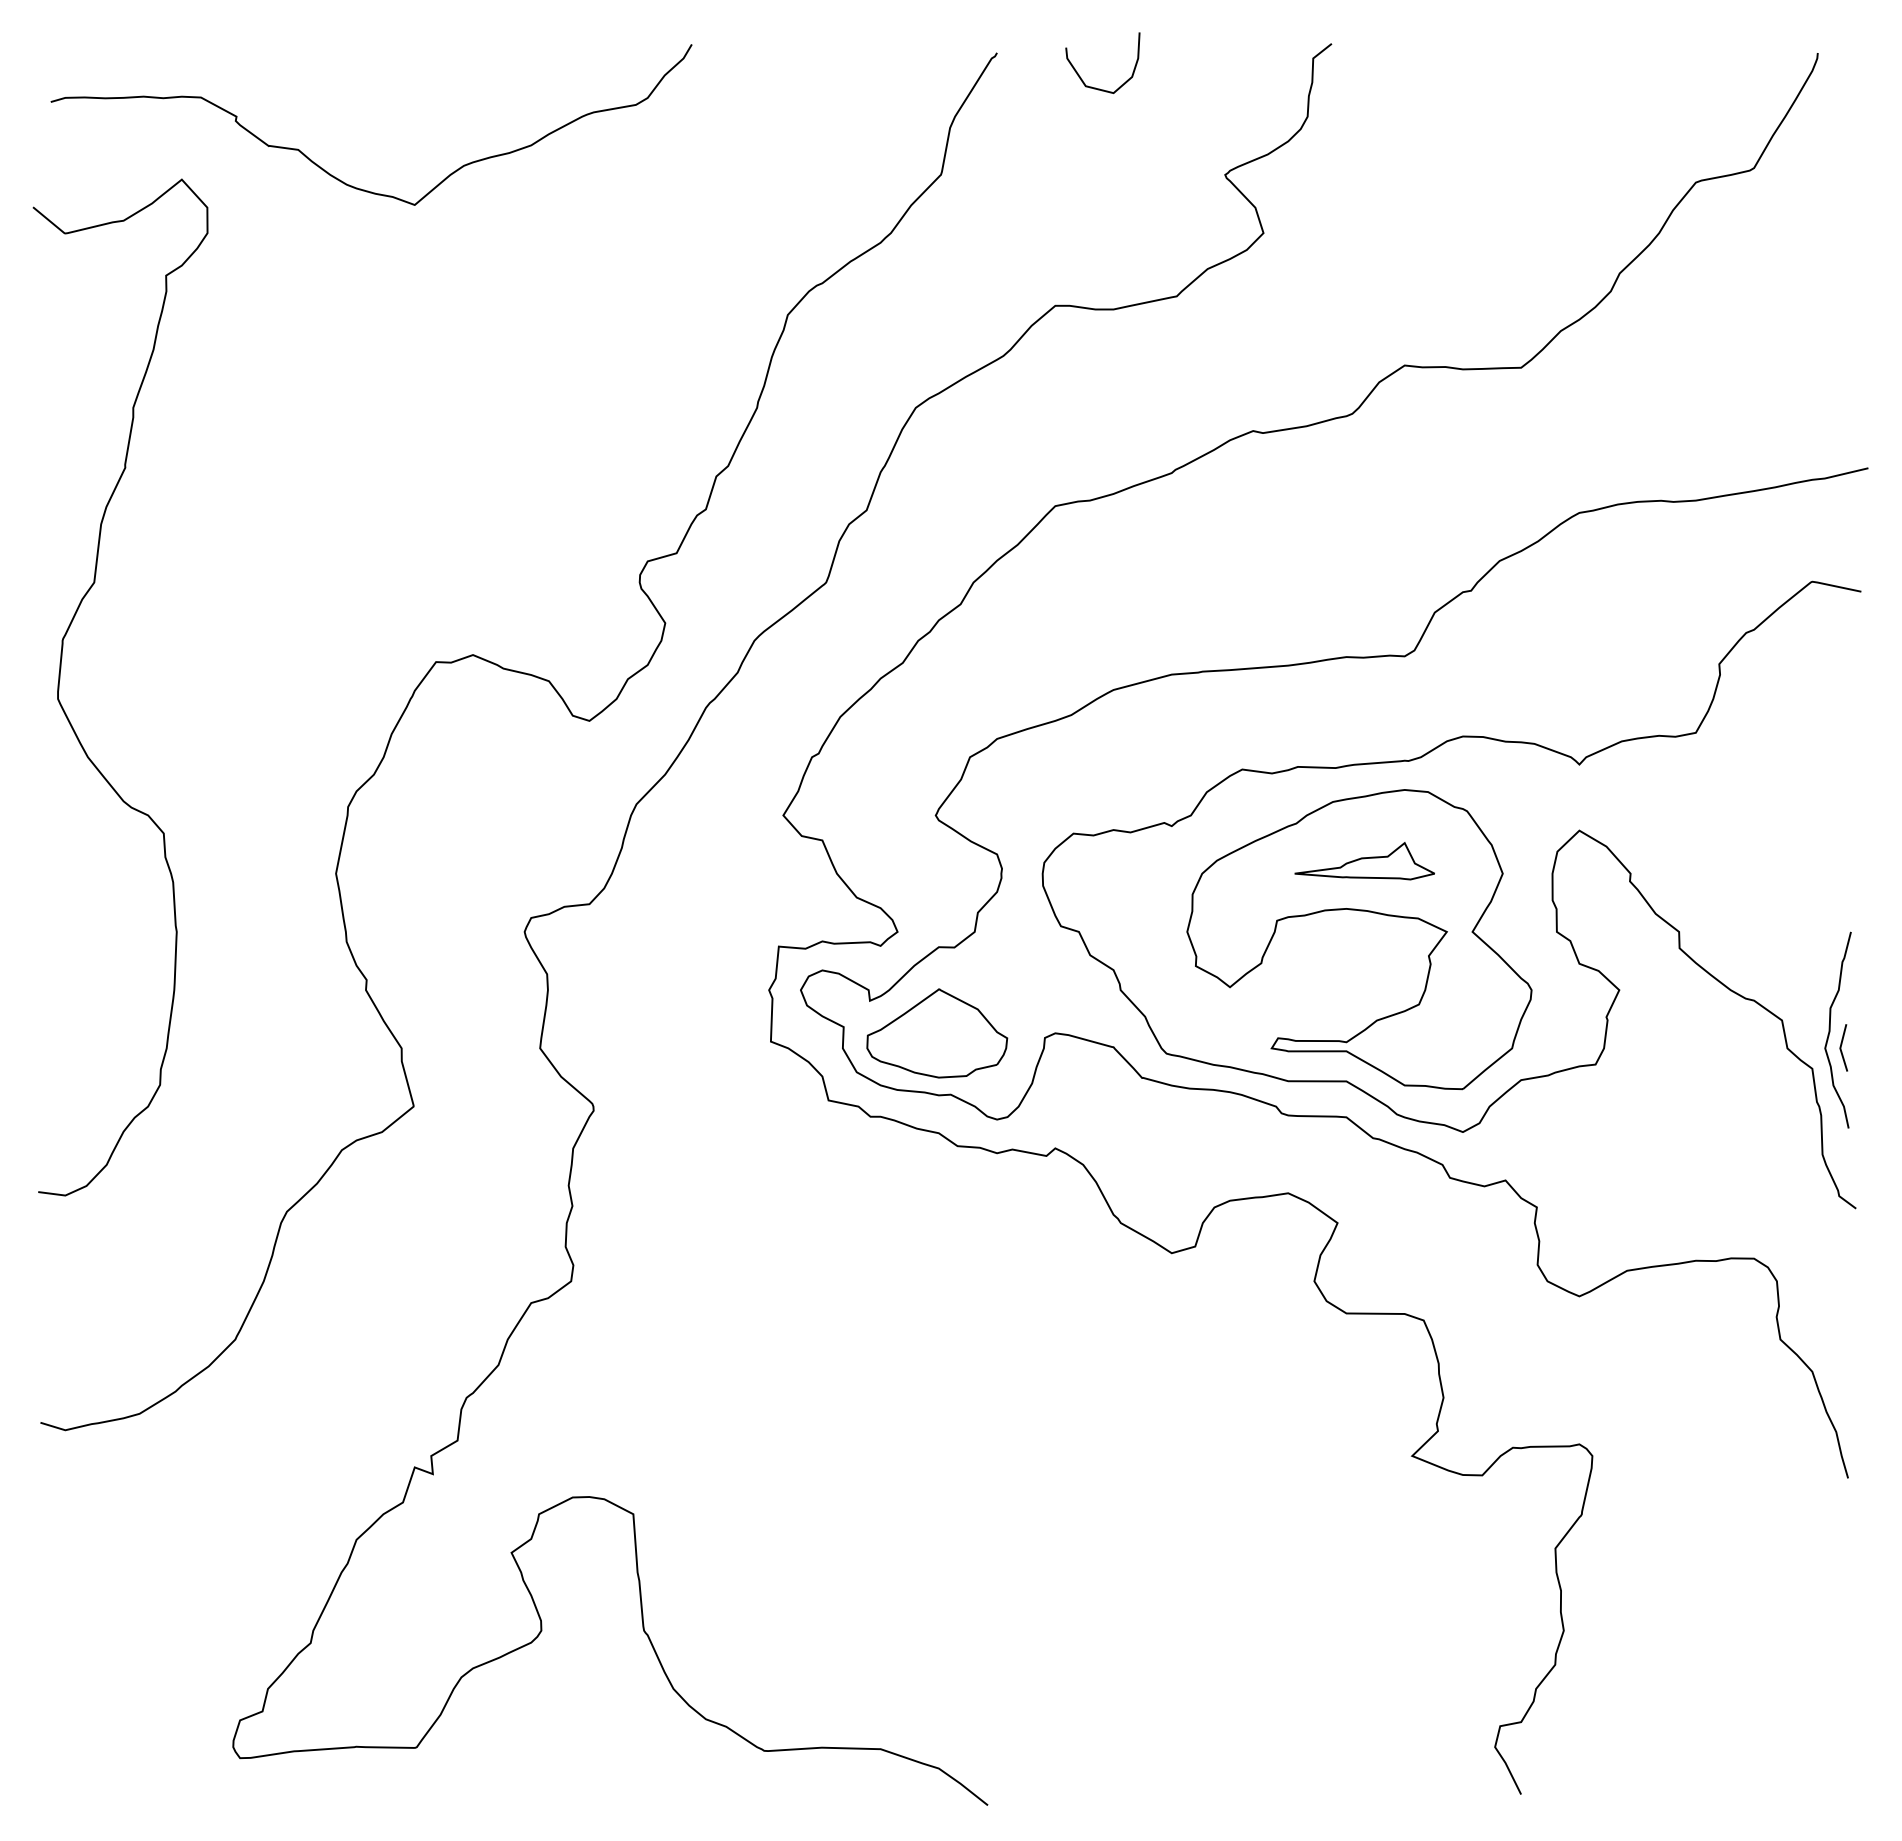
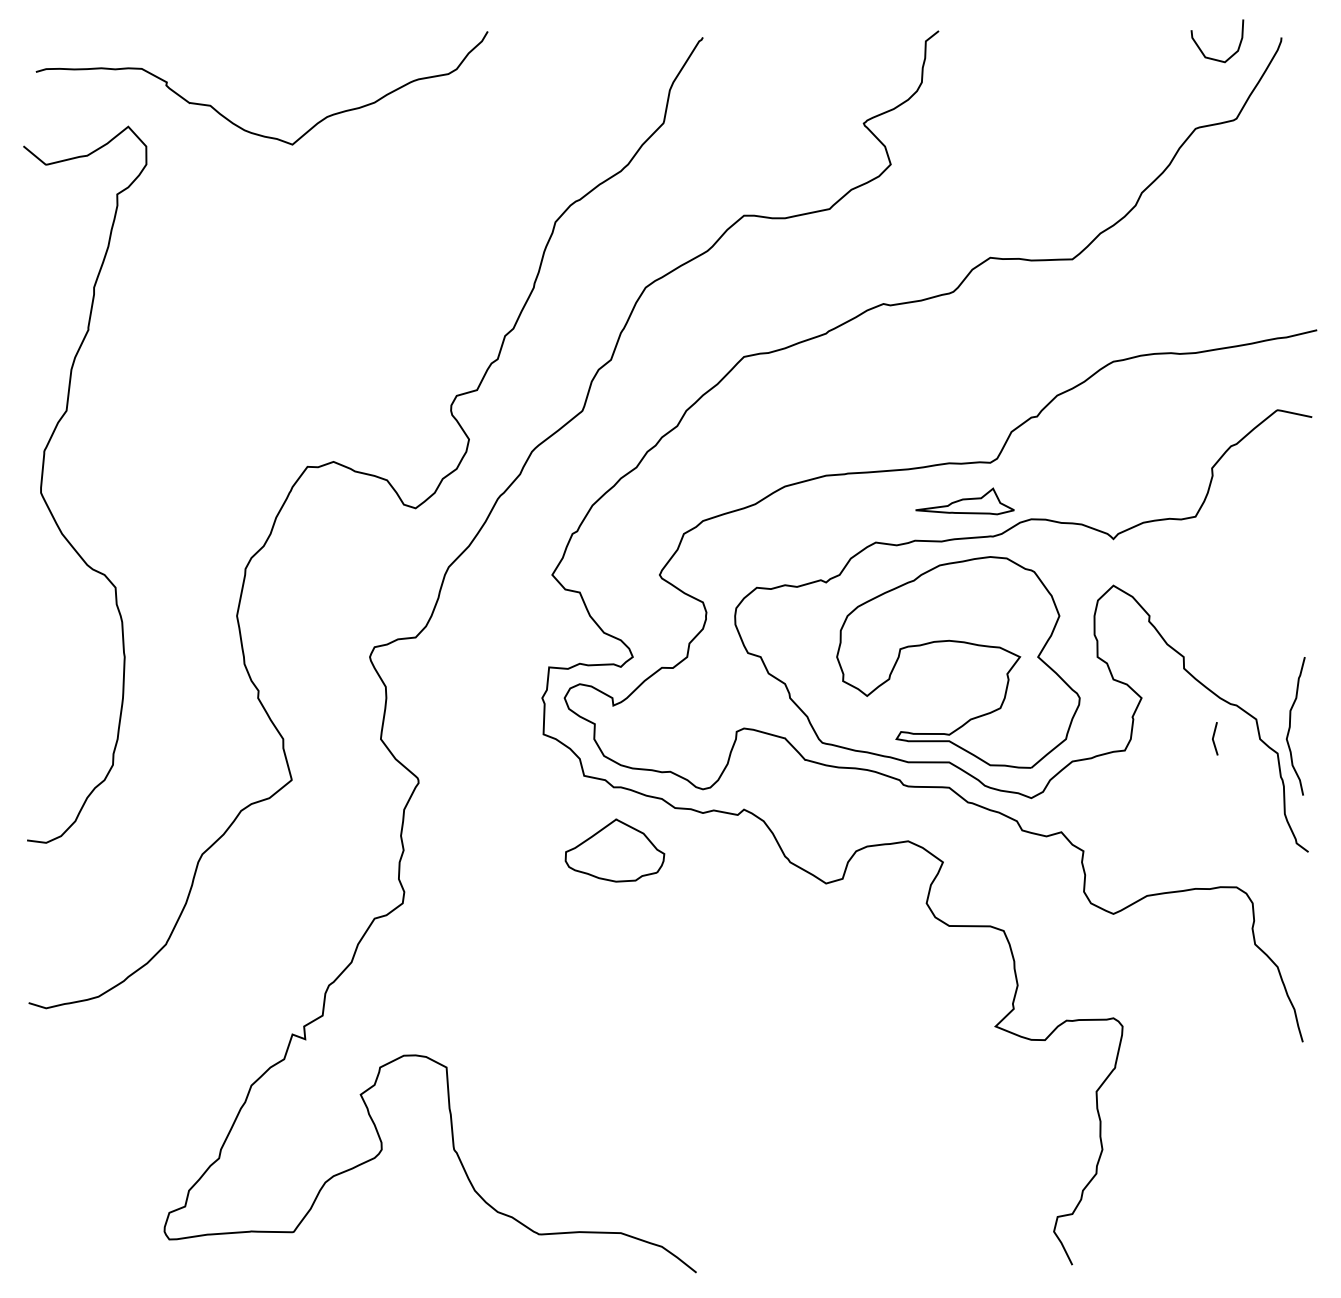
curve: (1081, 77) -> (1202, 51), moved
part: (1364, 861) -> (964, 501), moved
part: (937, 1033) -> (615, 850), moved
line: (1841, 1047) -> (1213, 738), moved

